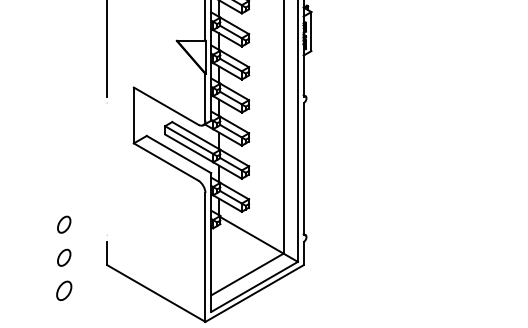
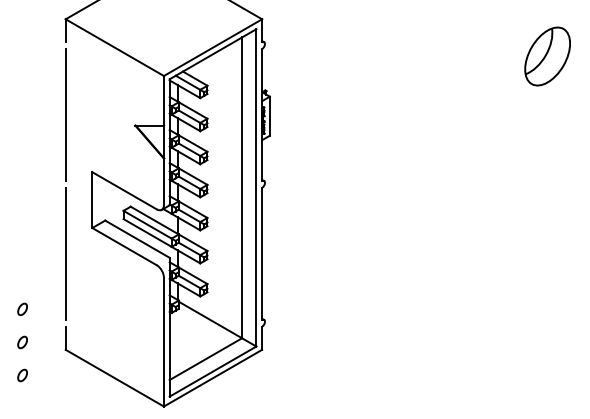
line: (107, 168) -> (65, 253), added
part: (64, 224) -> (22, 309), size x0.71
part: (64, 257) -> (22, 342), size x0.71
part: (64, 290) -> (22, 375), size x0.62

